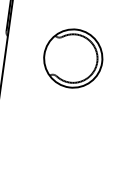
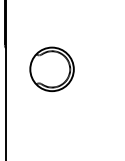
part: (72, 57) -> (51, 68), moved

